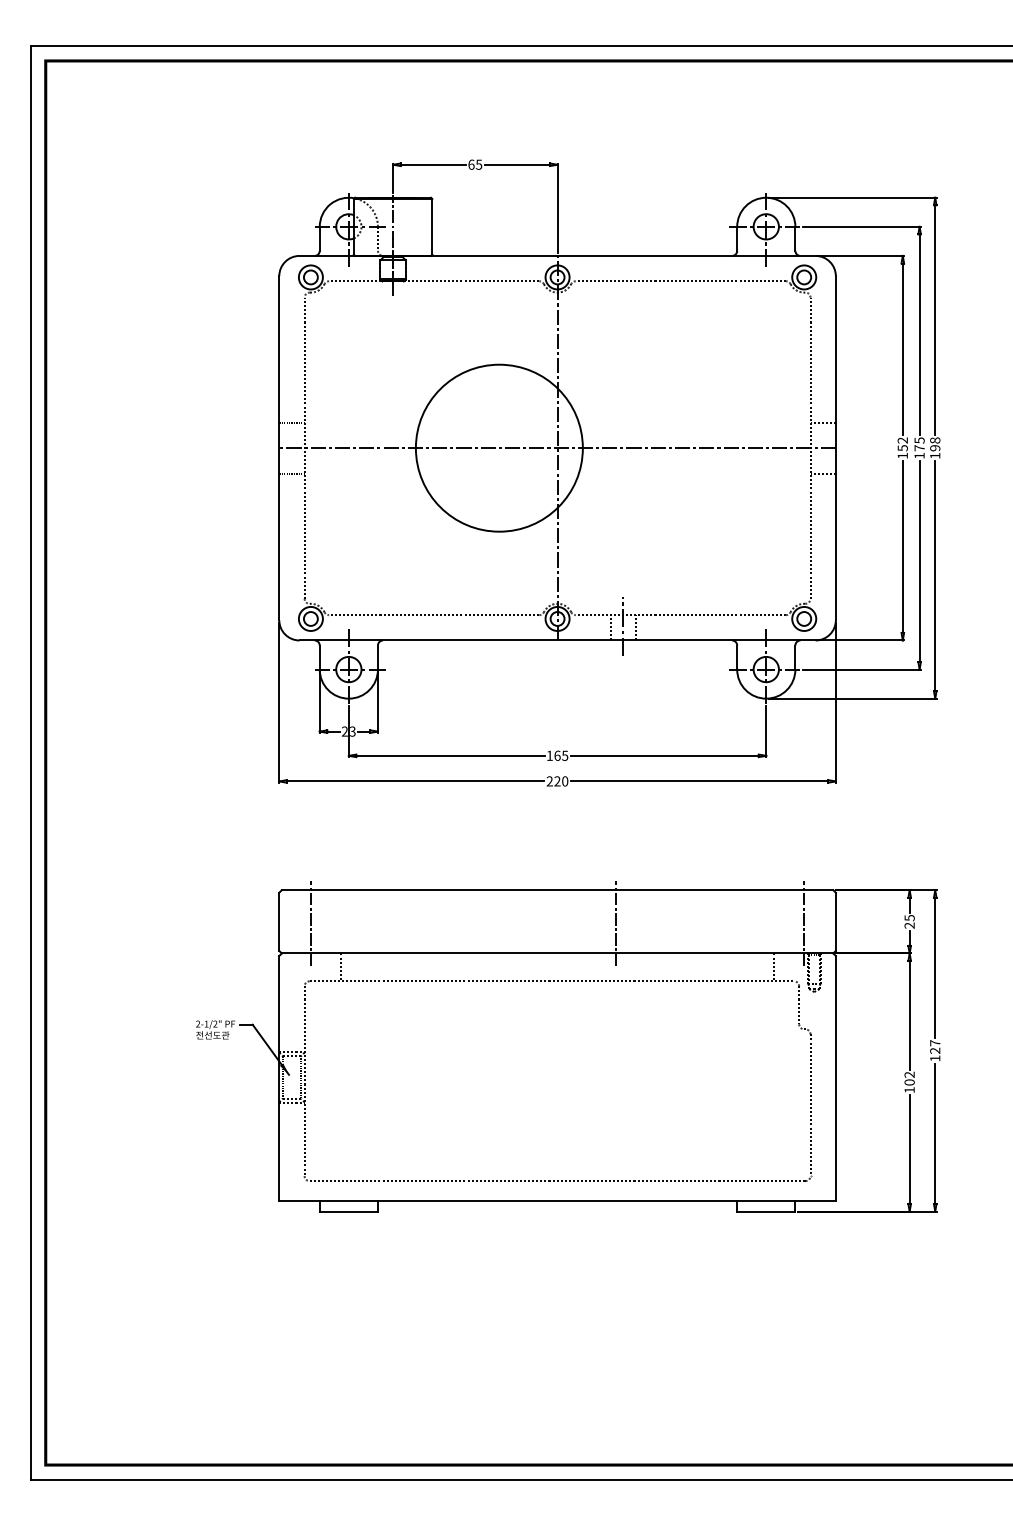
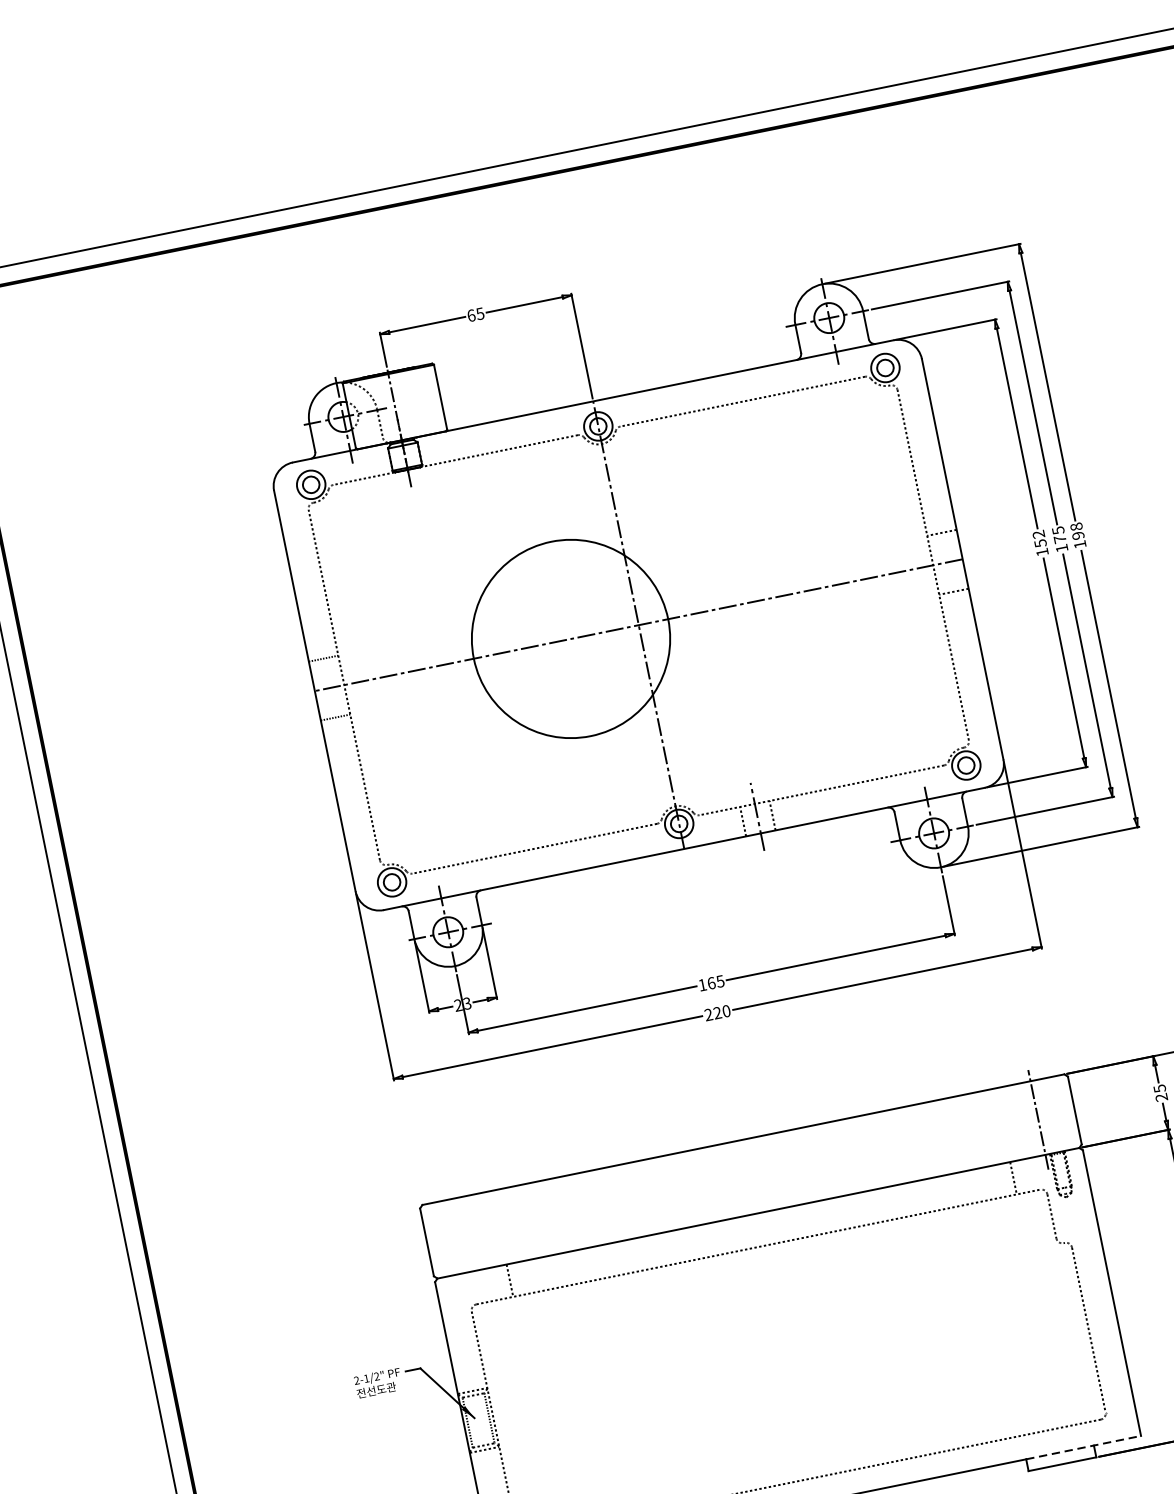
line: (310, 923) -> (463, 1236), removed
line: (615, 923) -> (818, 1164), removed
line: (787, 1201) -> (1084, 1447), solid -> dashed

